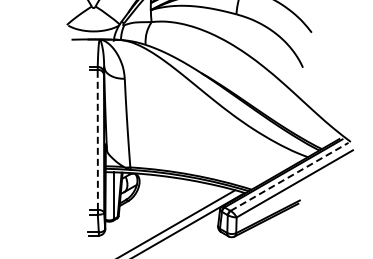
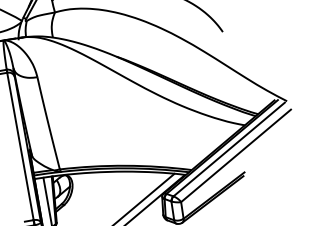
line: (97, 139) -> (20, 146), dashed -> solid
line: (289, 176) -> (229, 149), dashed -> solid

